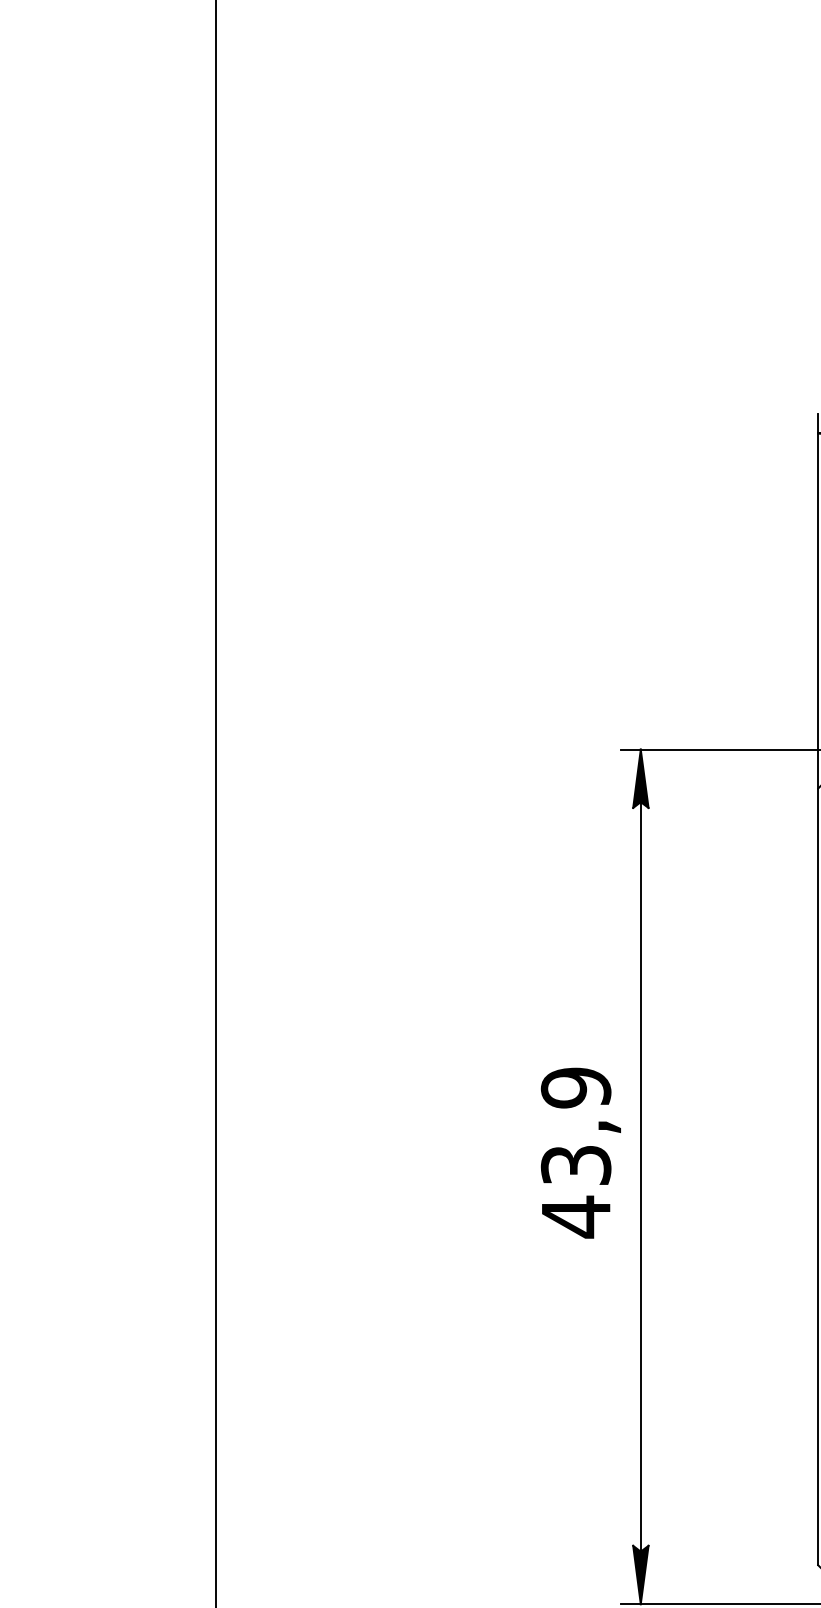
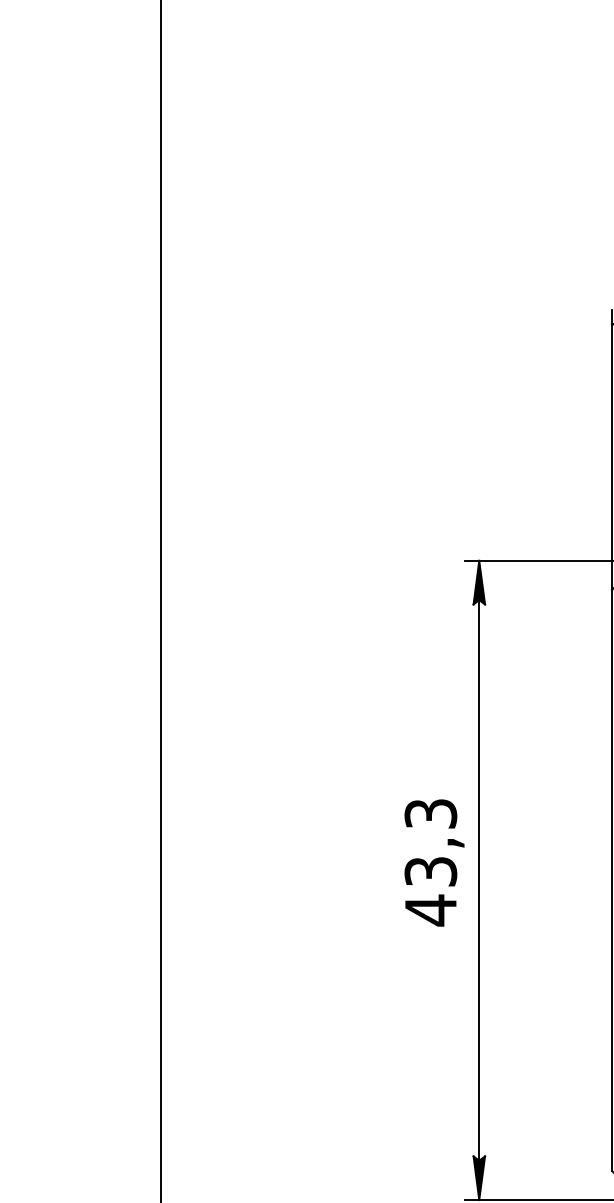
text: (576, 1087) -> (431, 813), 43,9 -> 43,3

